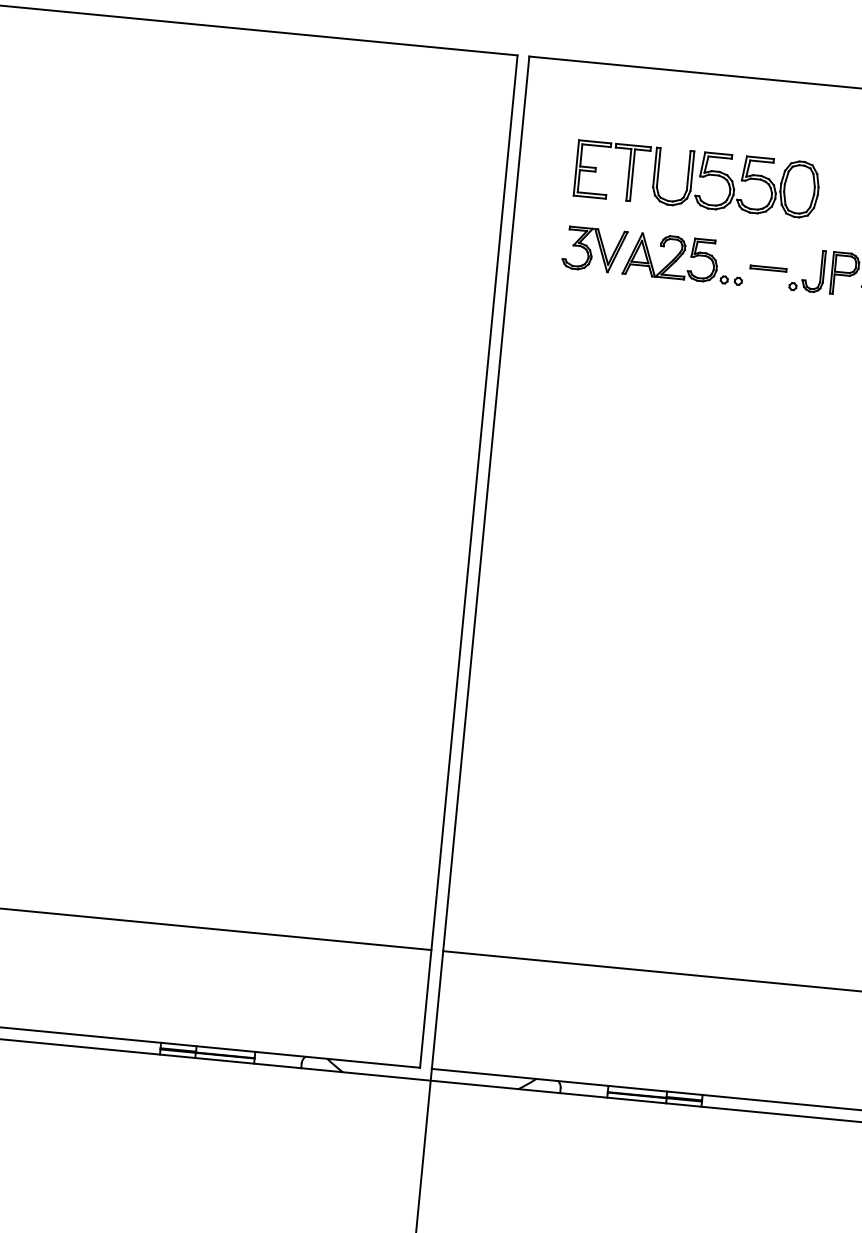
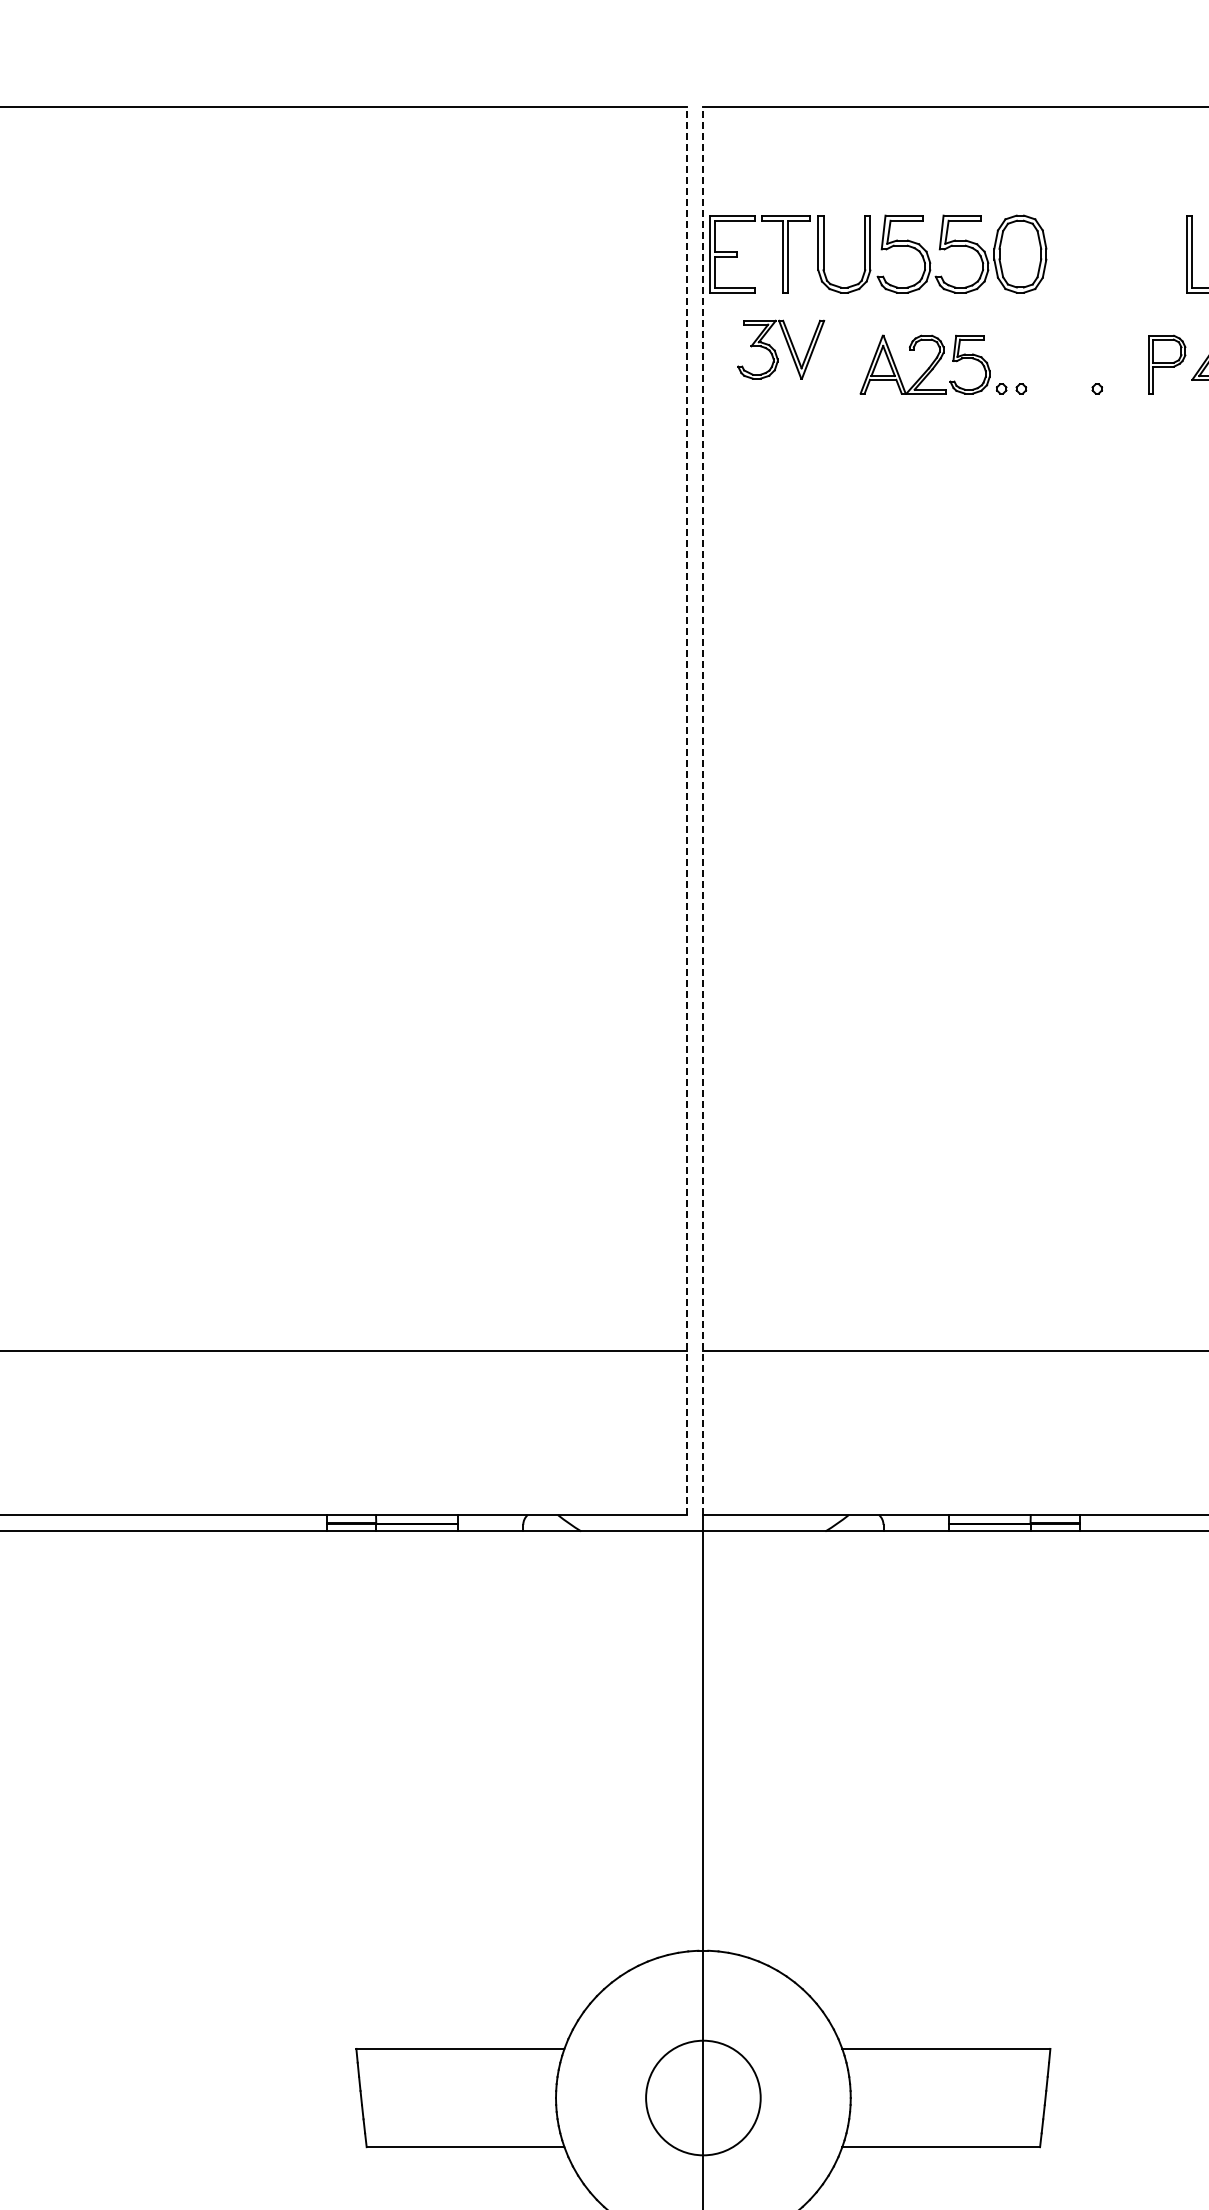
part: (697, 179) -> (878, 253), moved
part: (594, 249) -> (781, 349), moved
line: (768, 267) -> (1060, 366), removed
part: (820, 271) -> (1133, 364), removed
line: (469, 561) -> (687, 810), solid -> dashed
line: (480, 562) -> (703, 810), solid -> dashed

